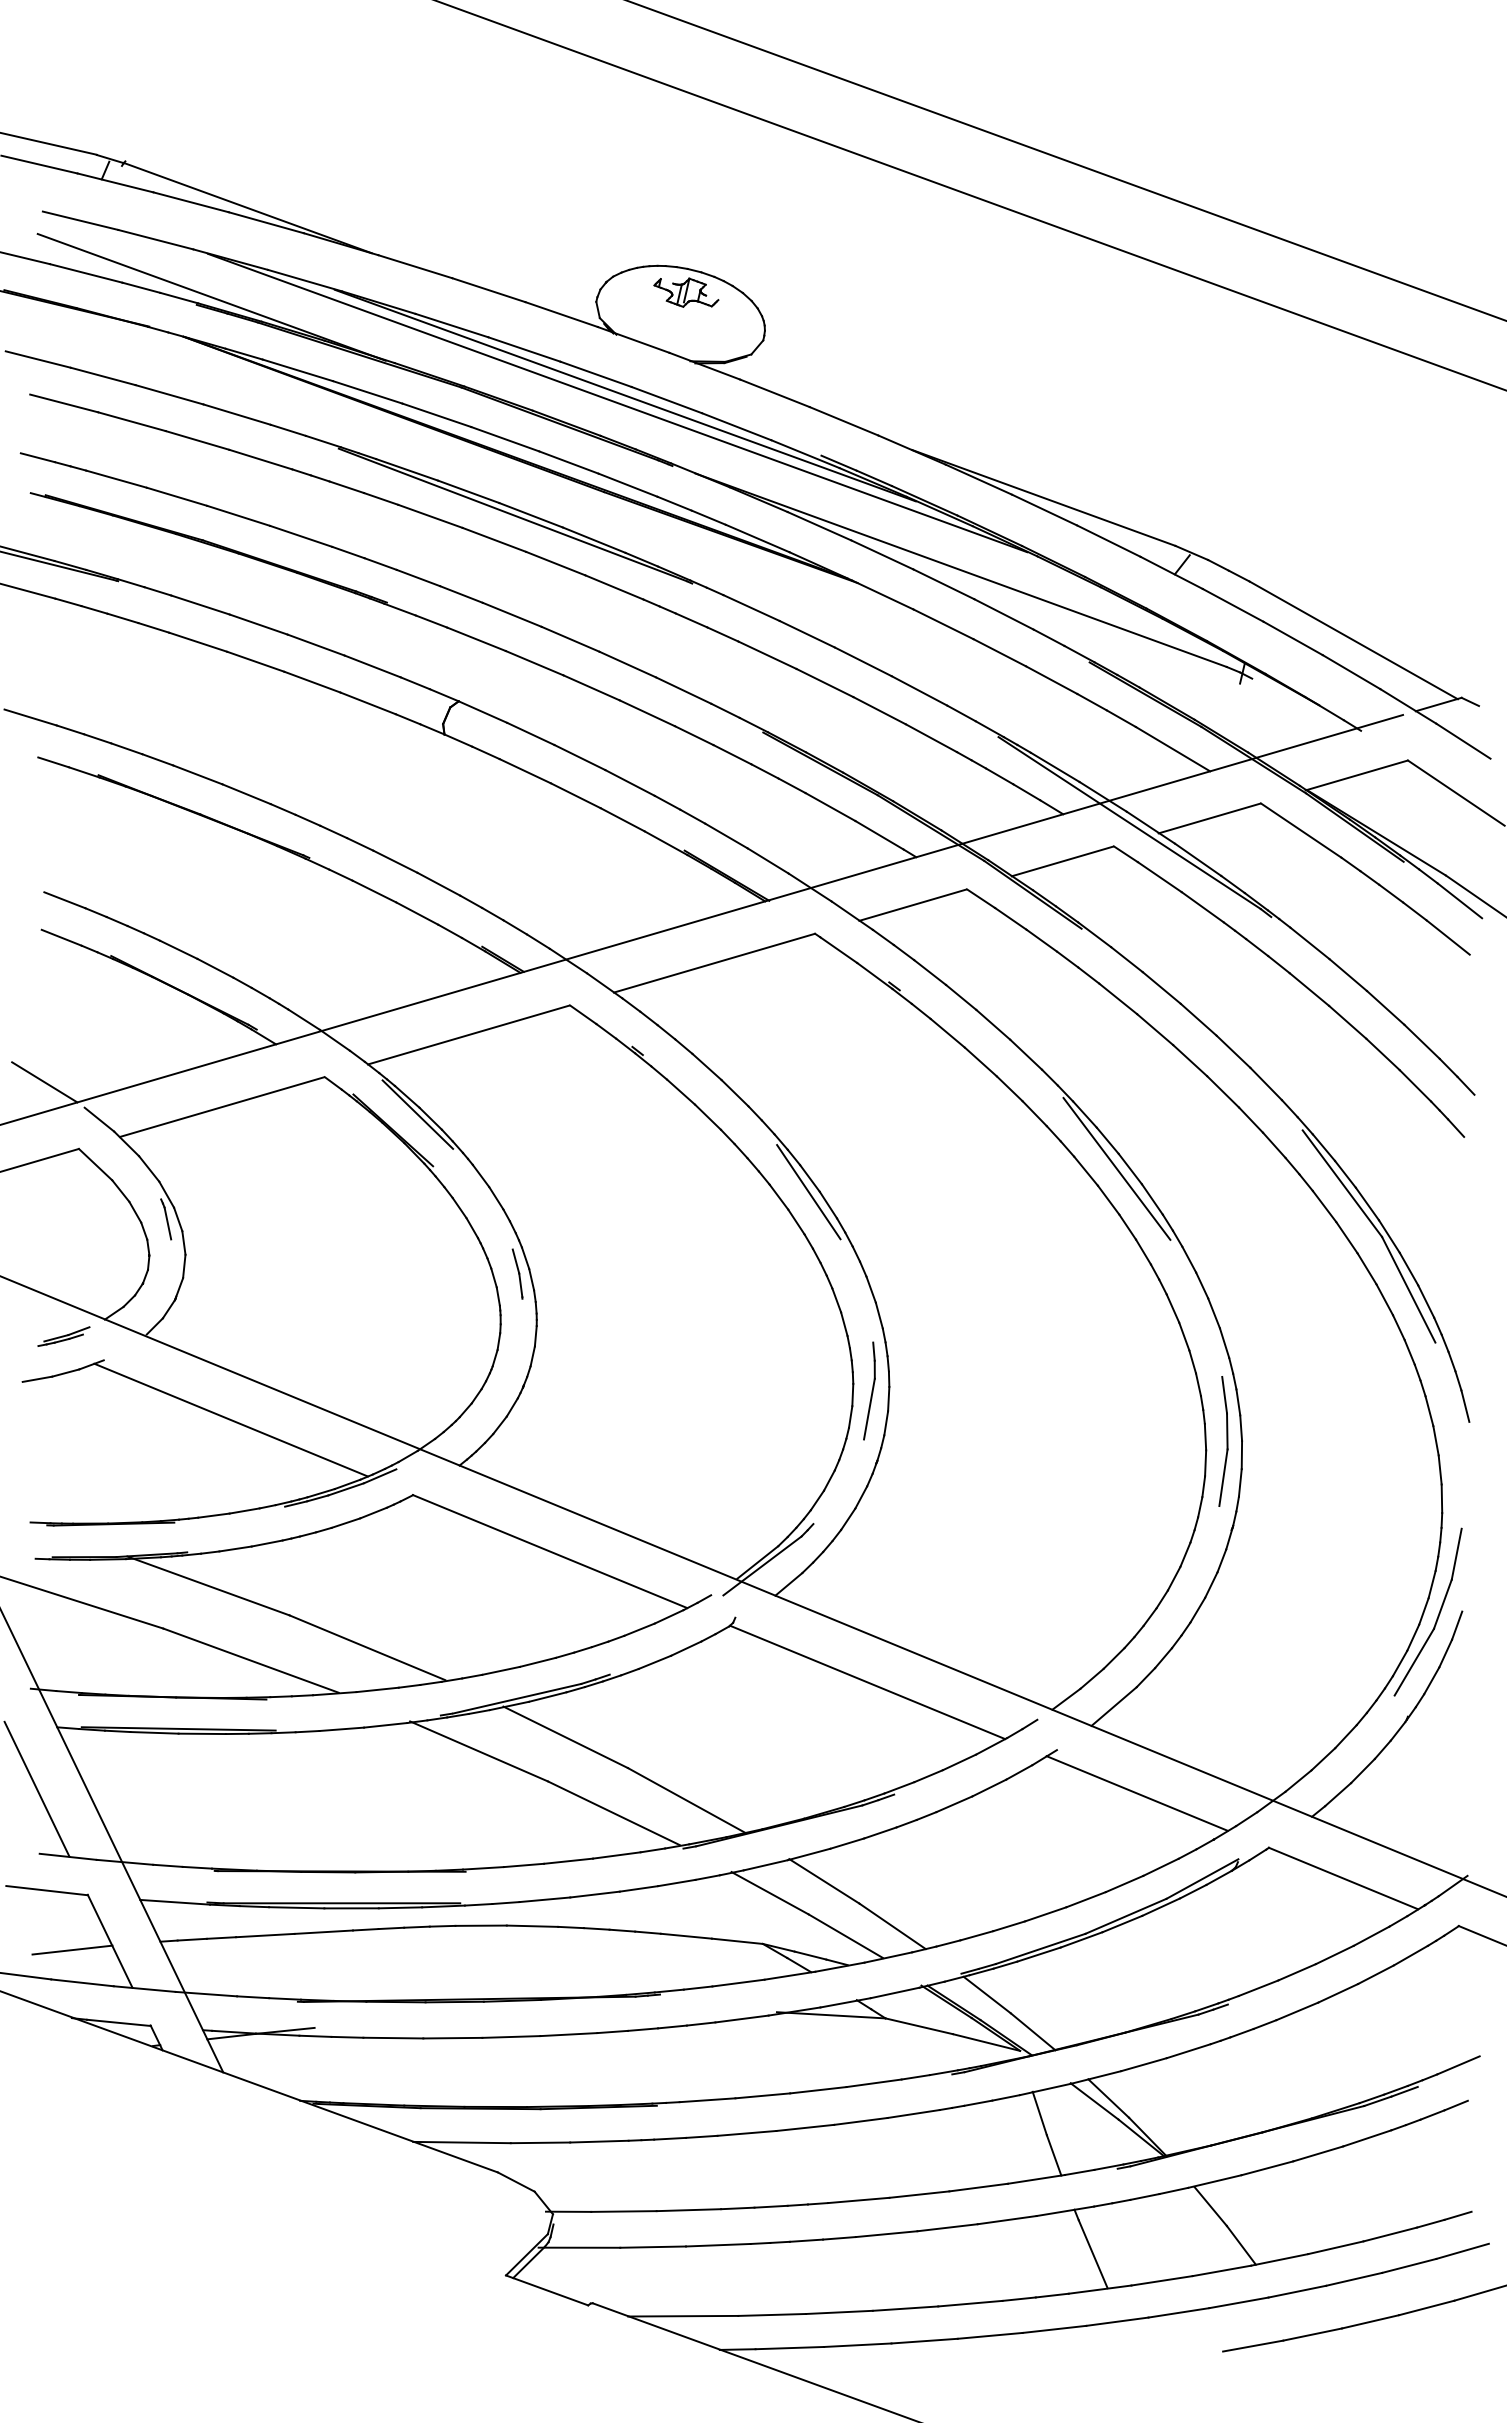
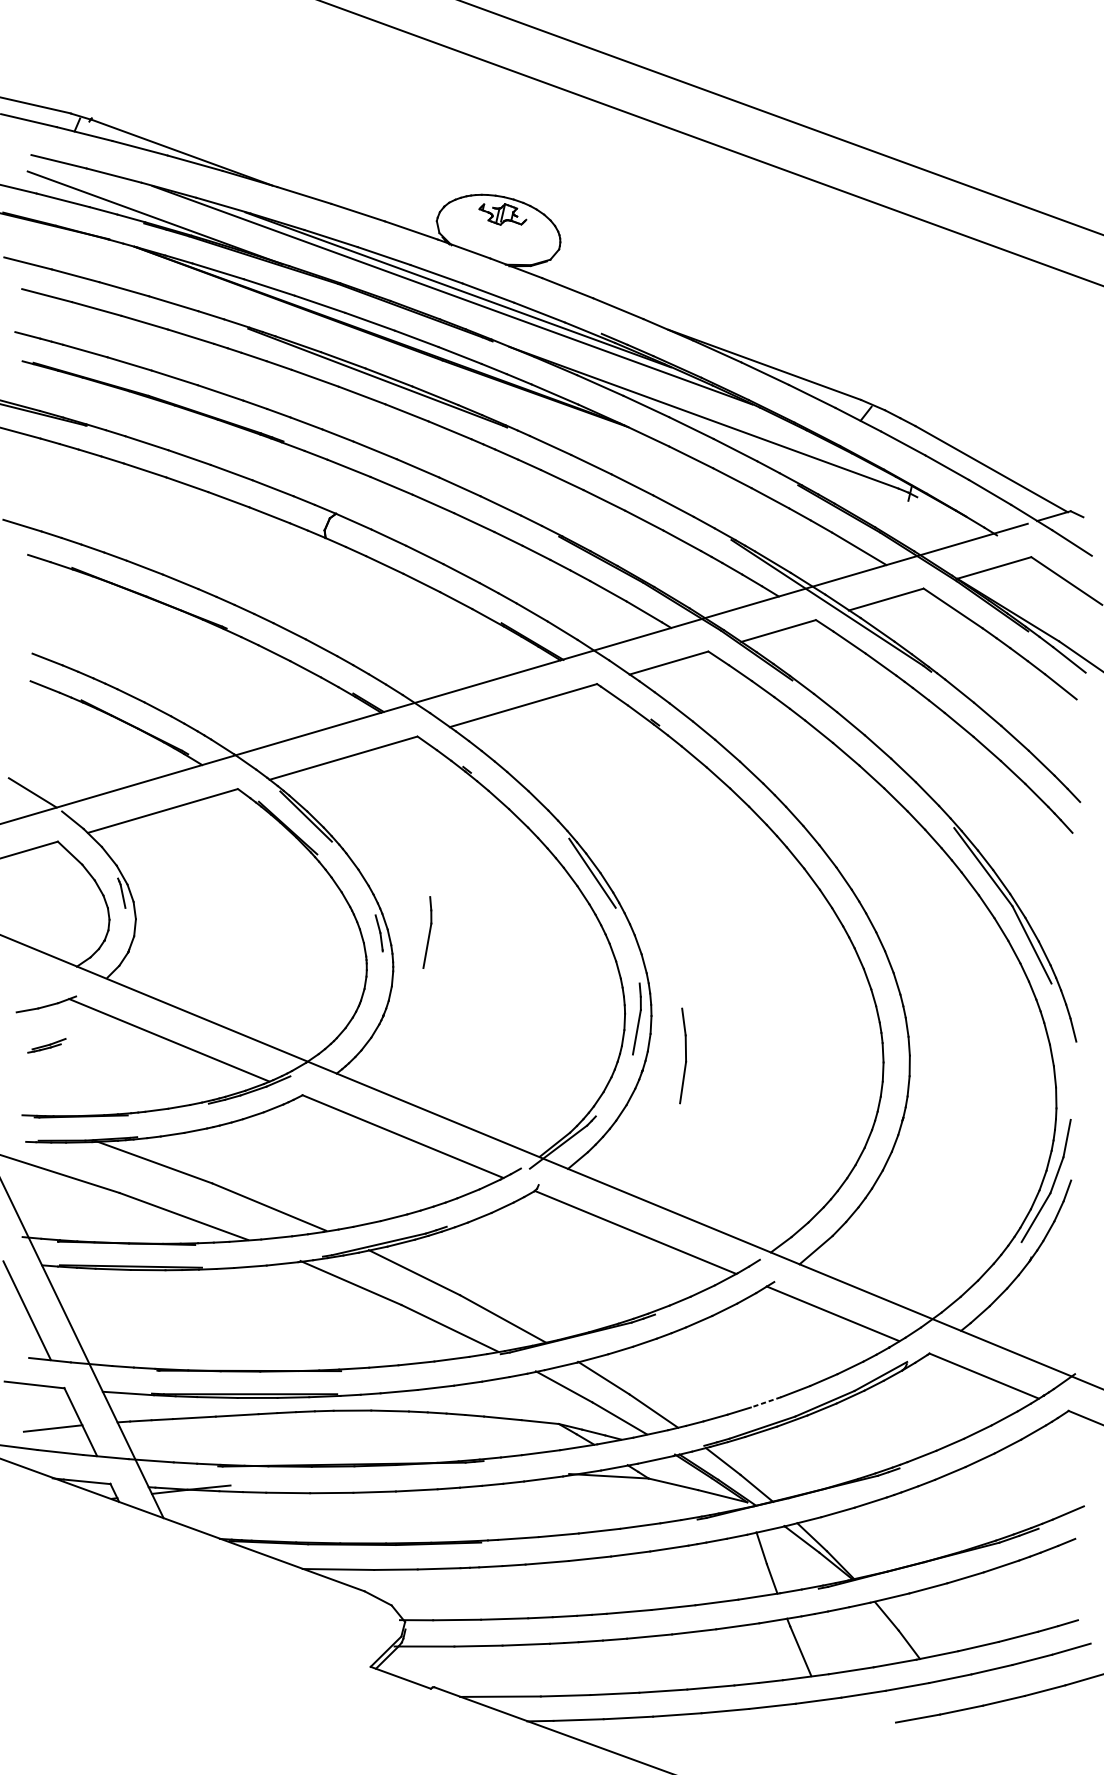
line: (1116, 1168) -> (817, 856), removed
part: (583, 1272) -> (427, 932), added
part: (63, 1336) -> (46, 1045), moved
part: (1223, 1441) -> (683, 1055), moved
line: (1045, 1914) -> (765, 1402), solid -> dashed

